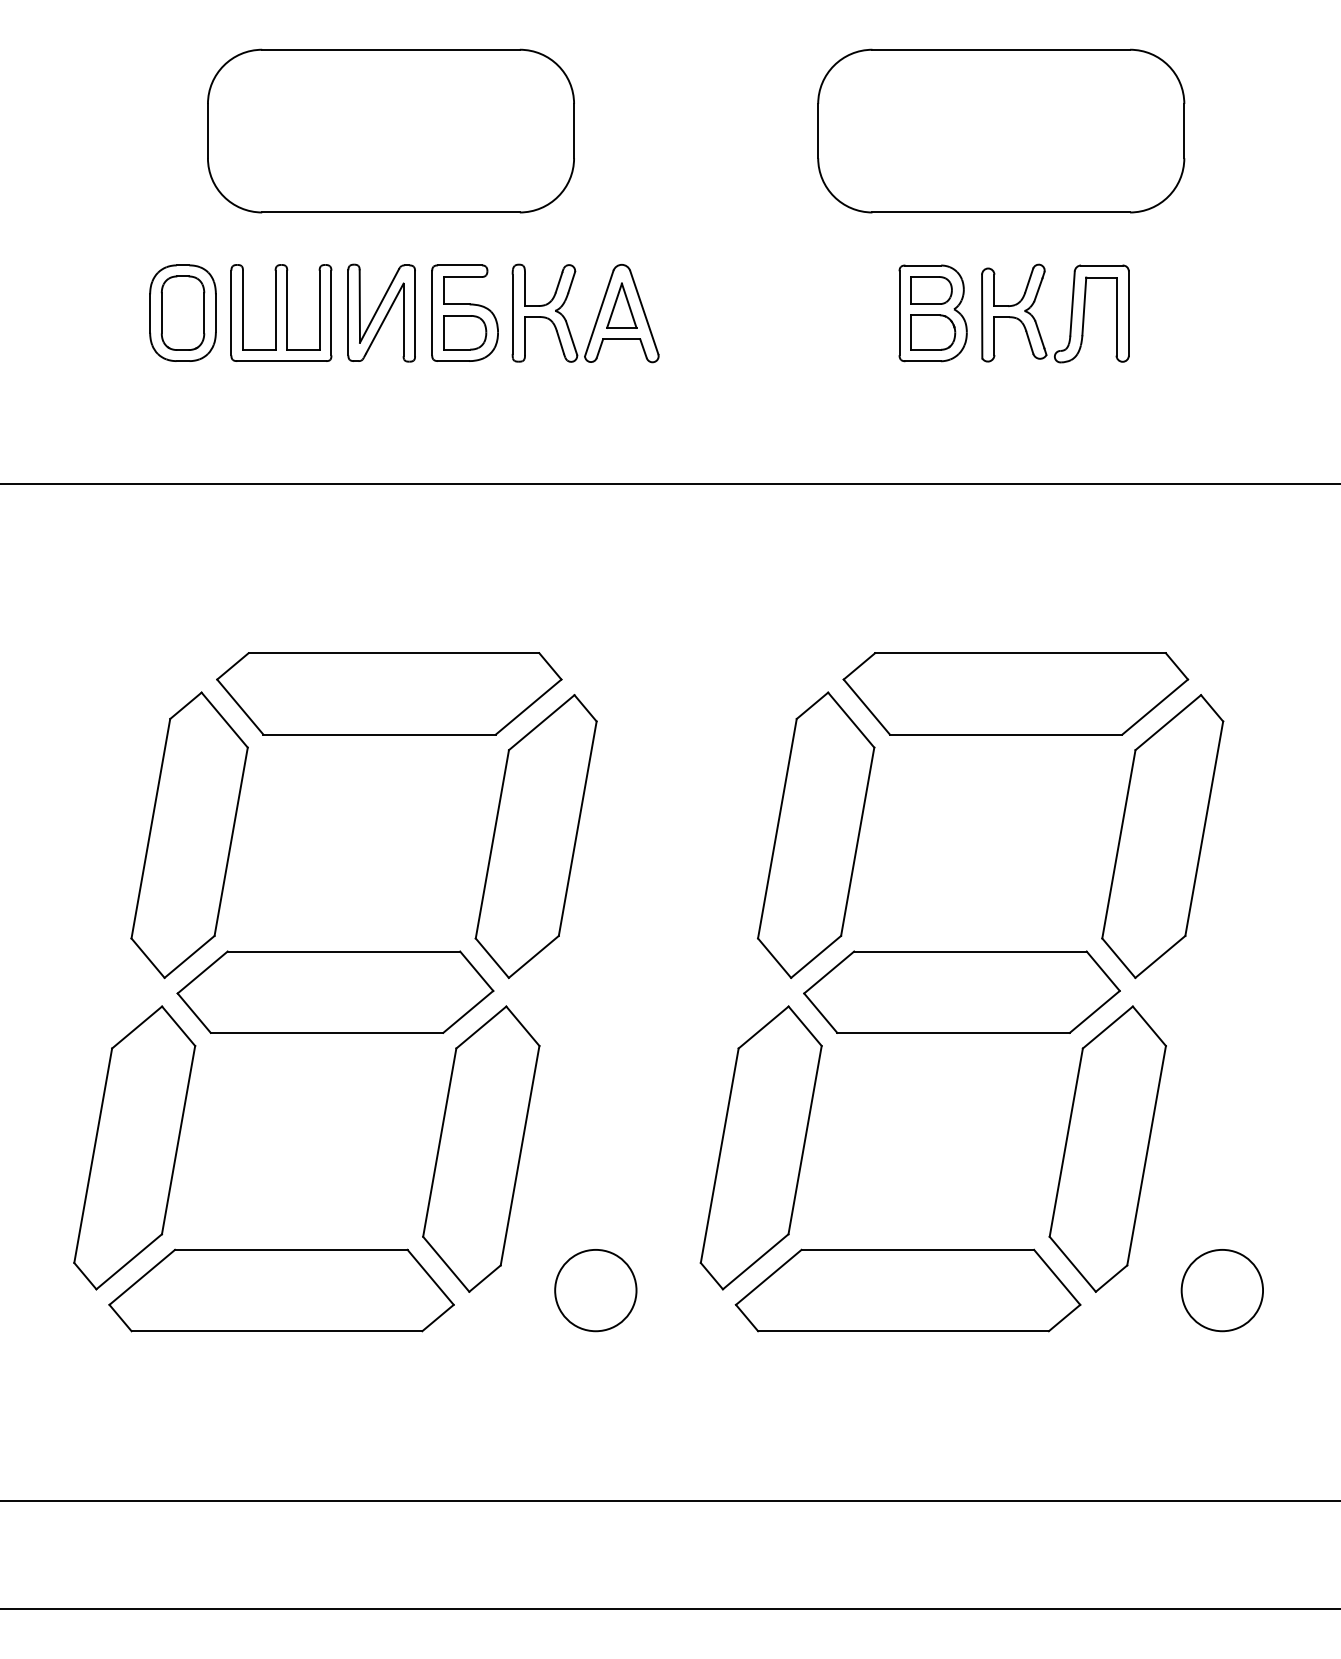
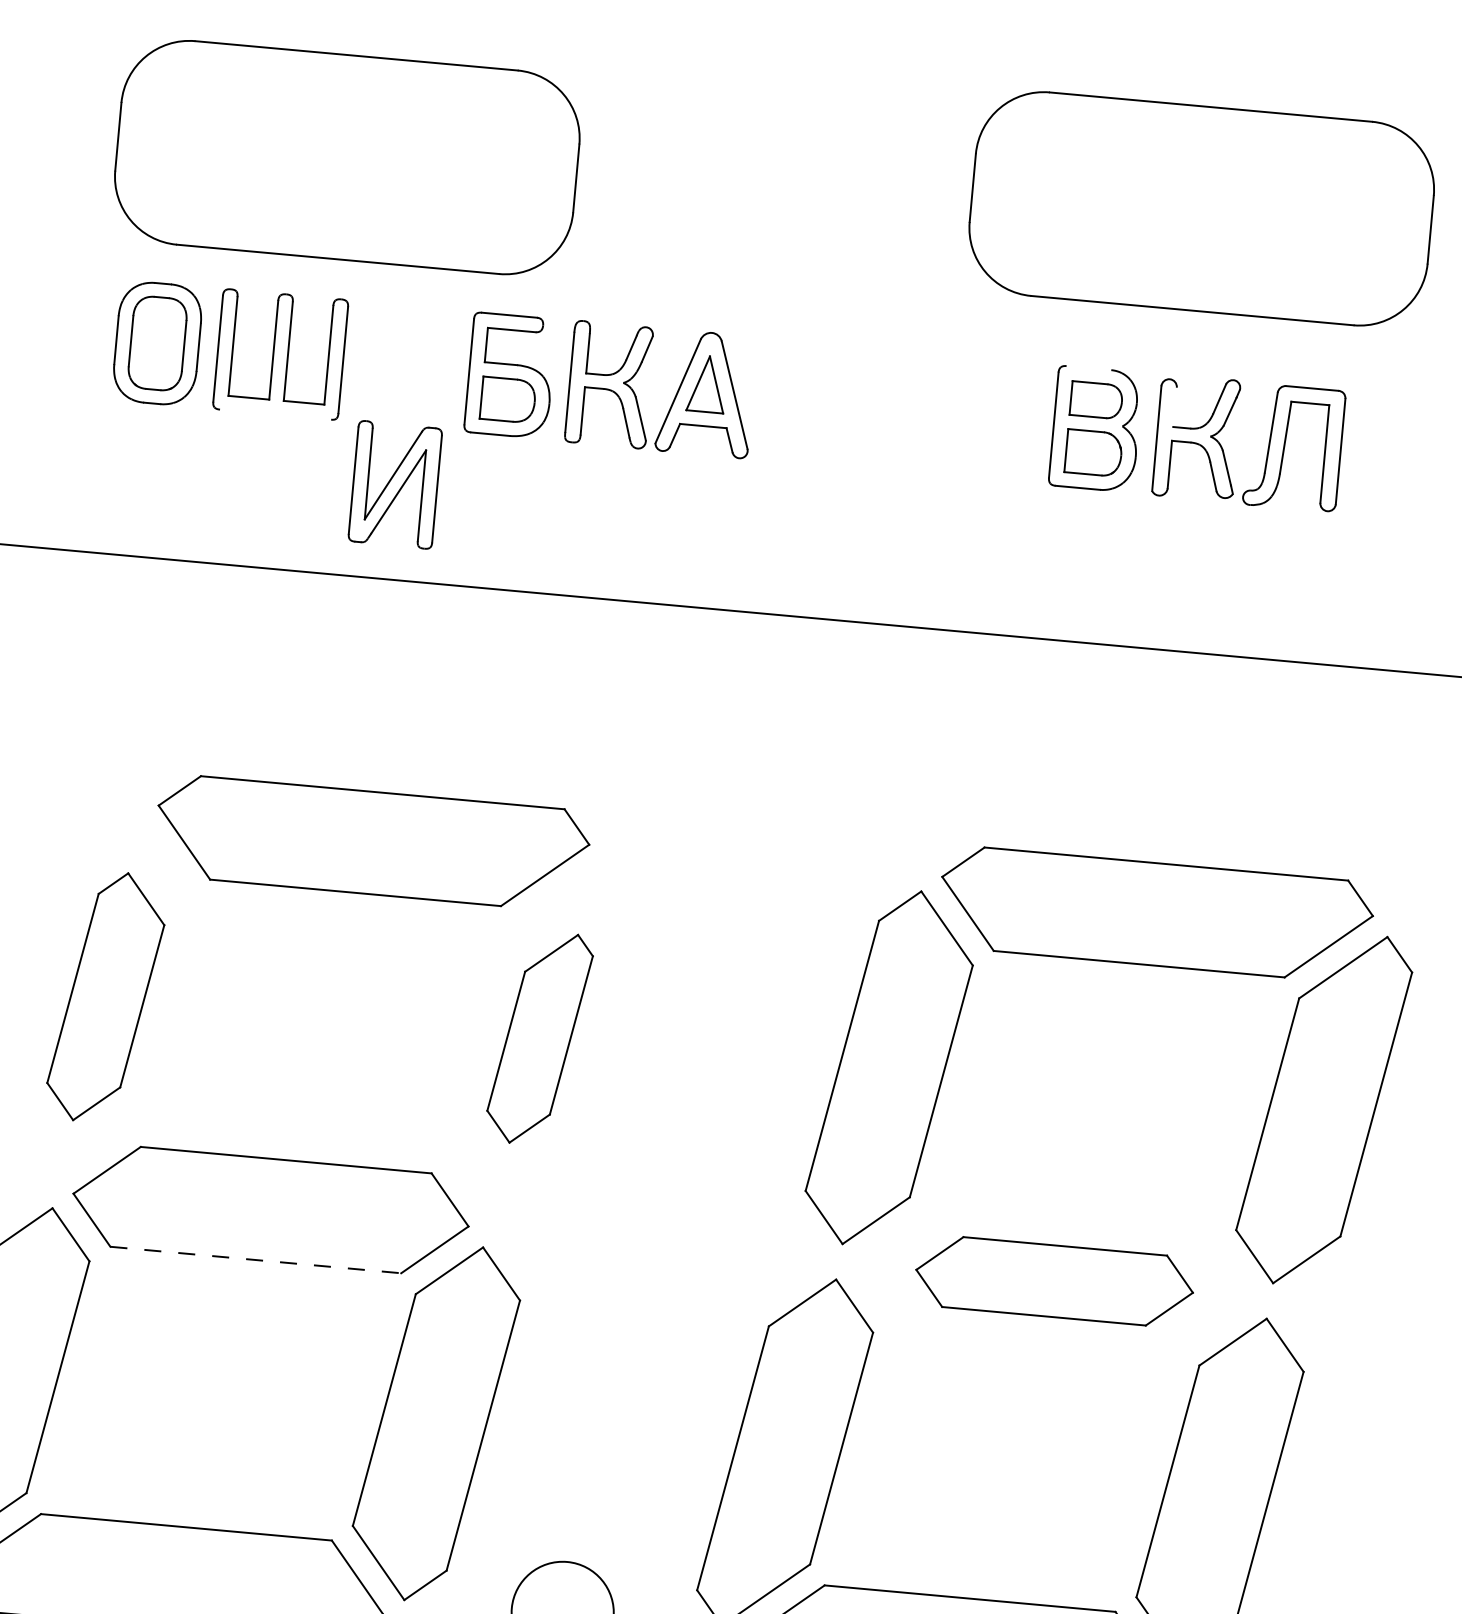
part: (390, 130) -> (346, 156), moved
line: (923, 265) -> (1089, 368), removed
line: (994, 290) -> (1175, 407), removed
part: (381, 312) -> (395, 484), moved
line: (281, 361) -> (275, 415), removed
part: (189, 835) -> (106, 997), size x0.7
part: (535, 836) -> (538, 1038), size x0.6
part: (961, 991) -> (1054, 1280), size x0.7
line: (327, 1032) -> (256, 1259), solid -> dashed

